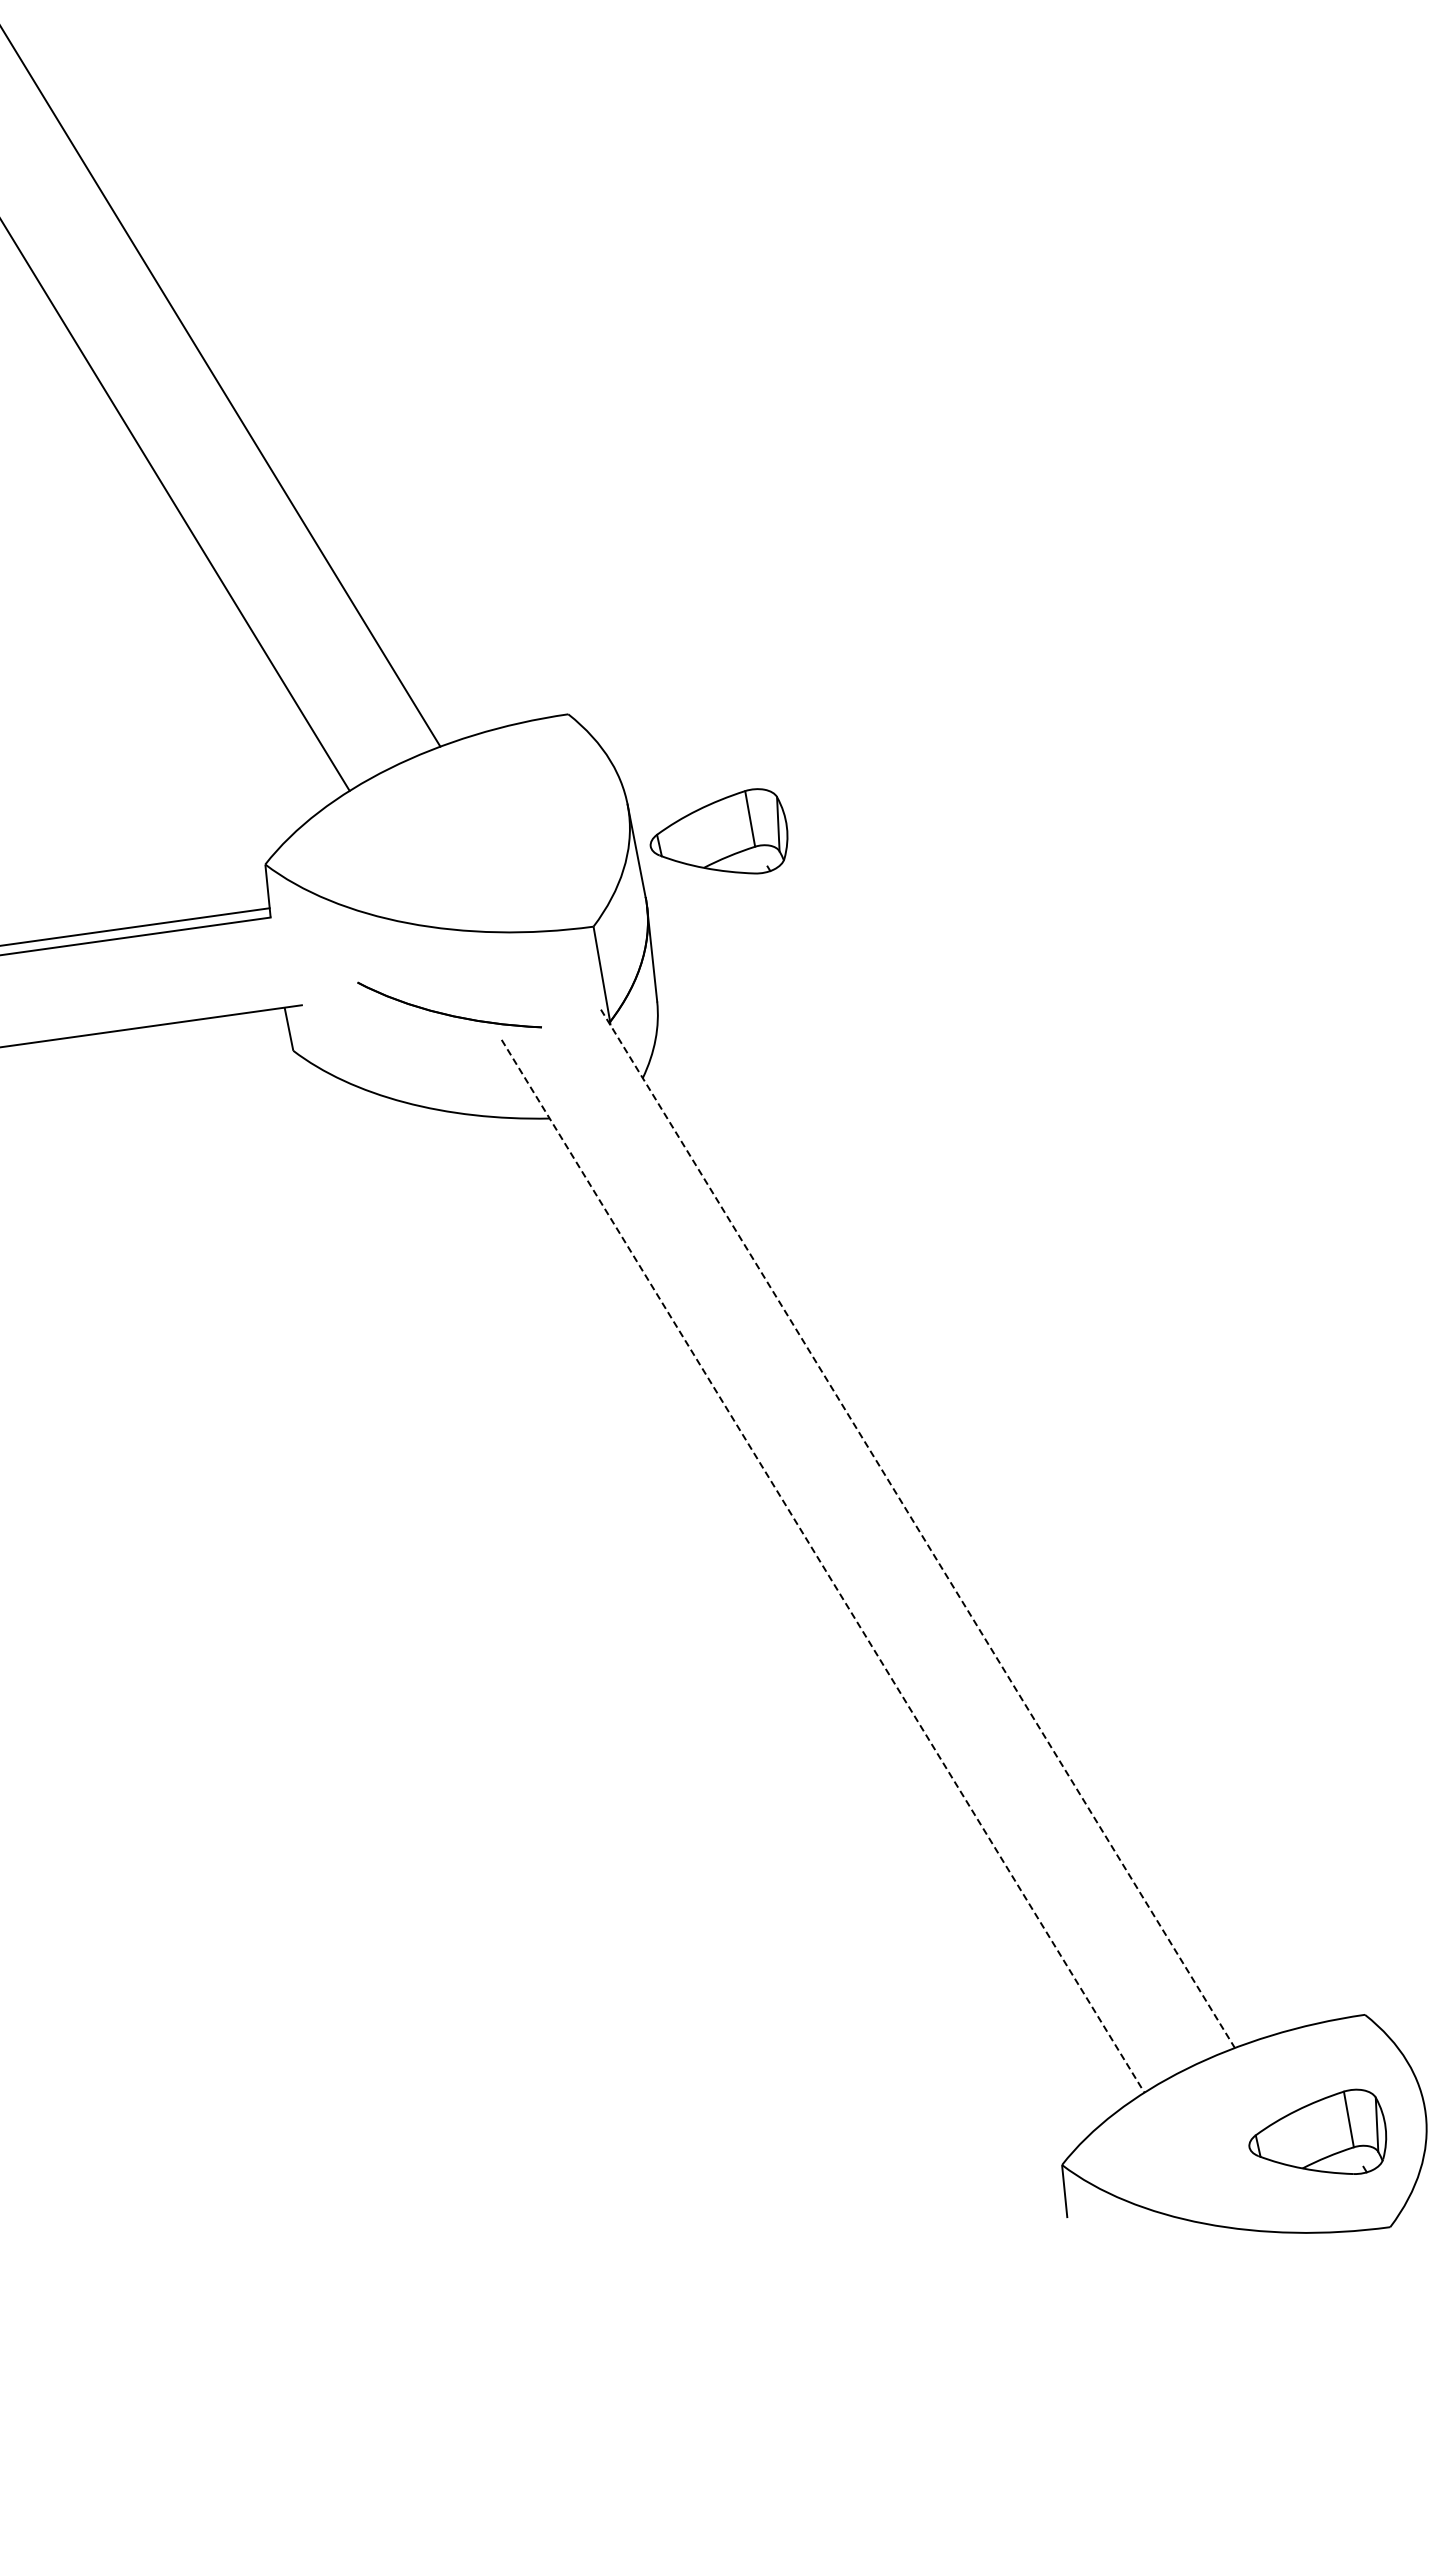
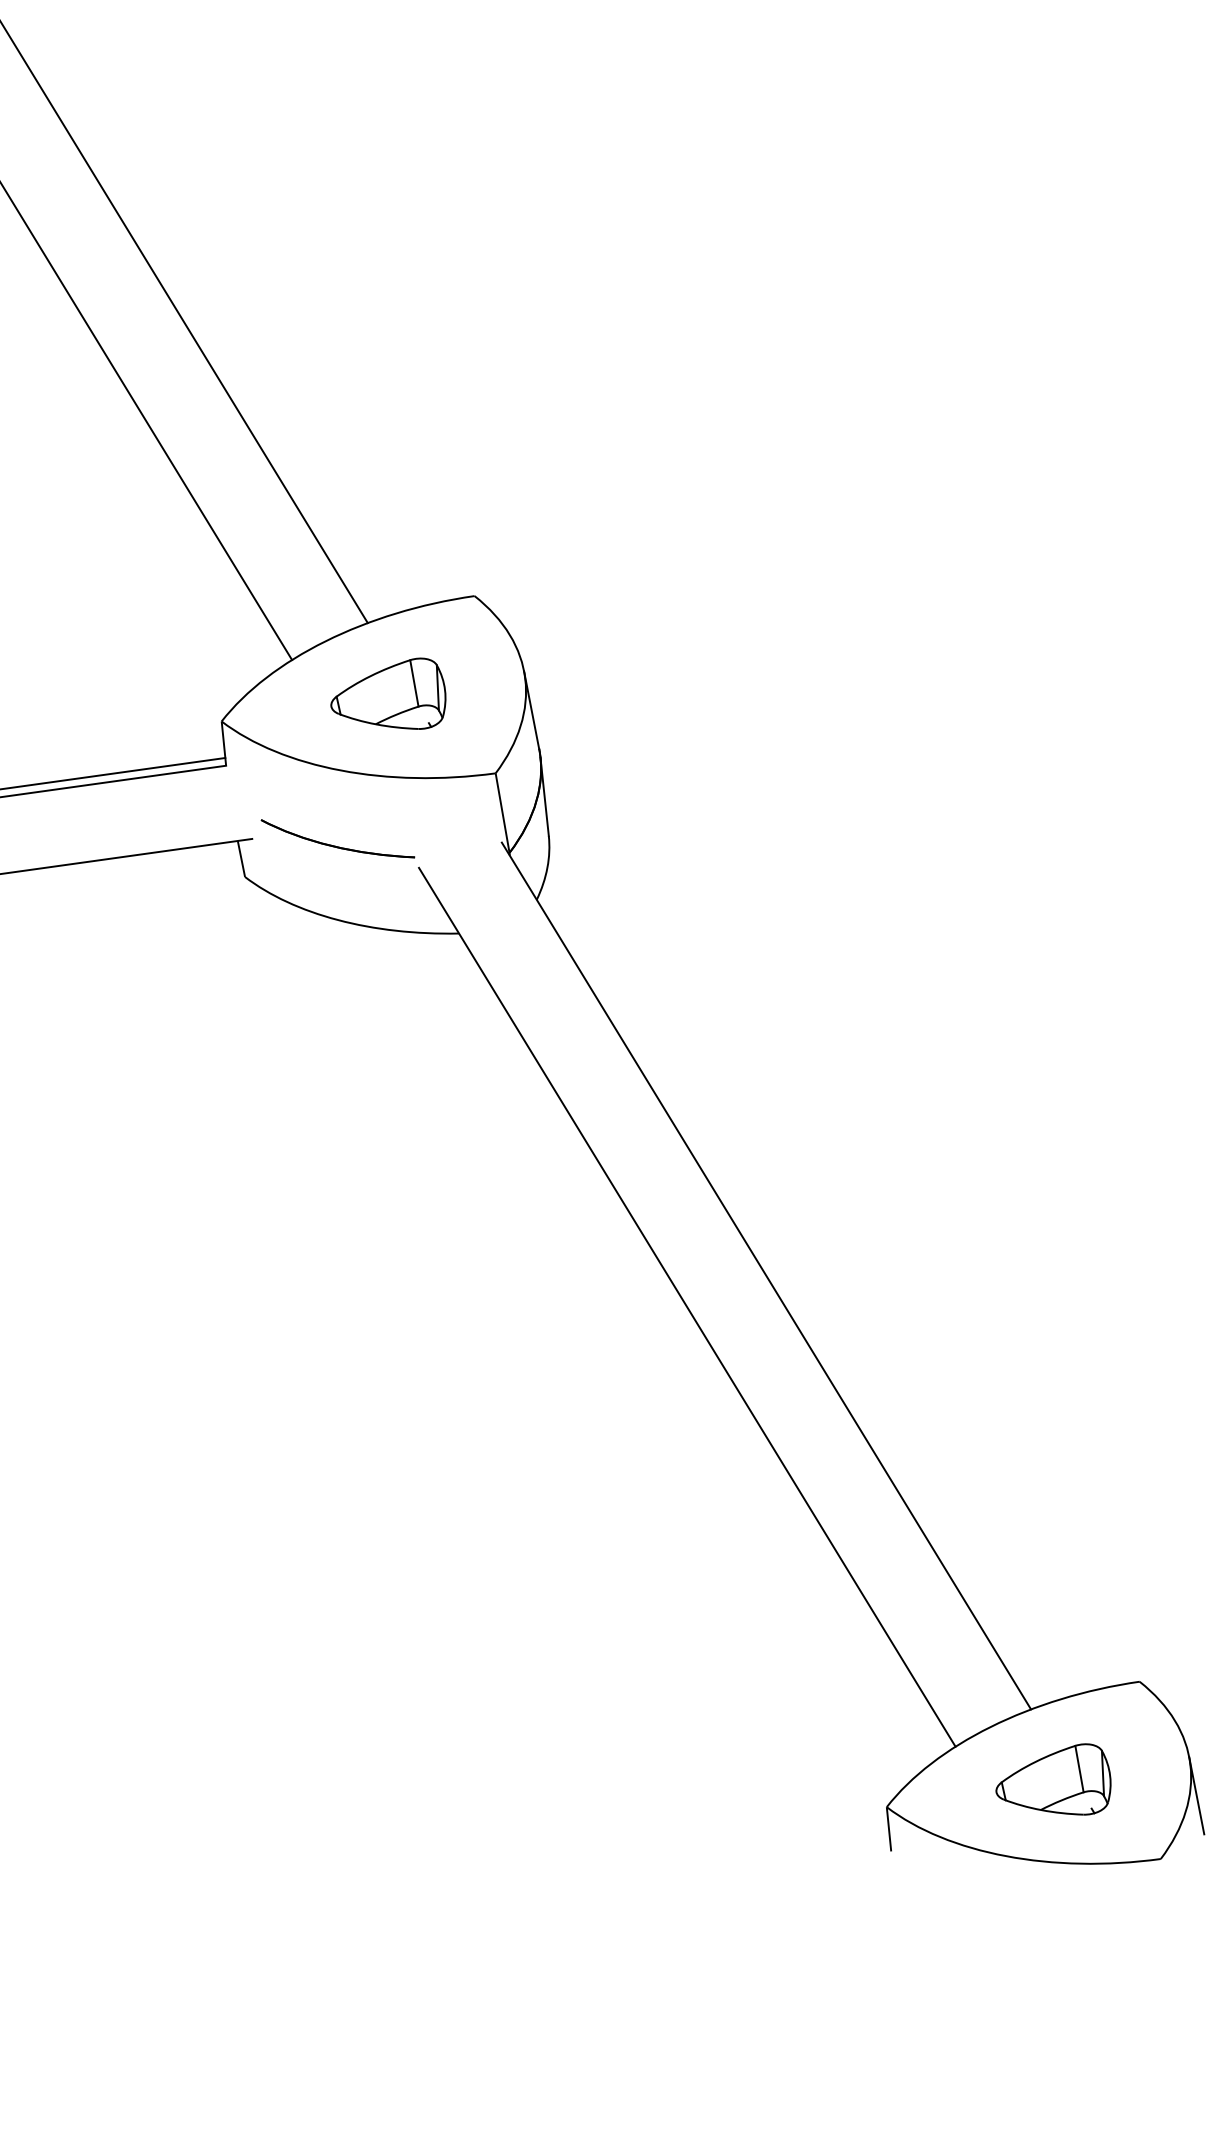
part: (718, 831) -> (387, 693), moved
part: (447, 1013) -> (336, 845), moved
line: (918, 1529) -> (766, 1276), dashed -> solid
line: (823, 1566) -> (687, 1307), dashed -> solid
part: (1317, 2131) -> (1053, 1779), moved
line: (1433, 2151) -> (1196, 1795), added

